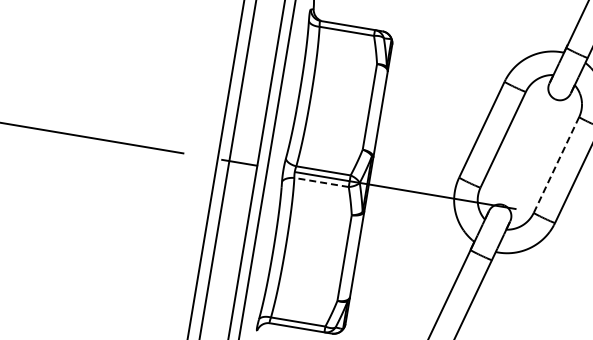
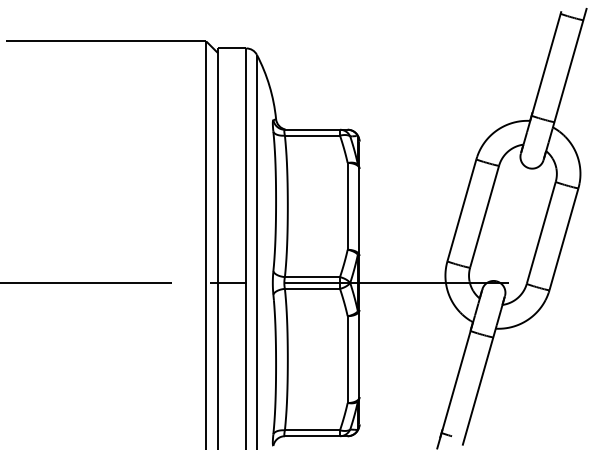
line: (556, 164) -> (541, 232), dashed -> solid
line: (321, 182) -> (312, 288), dashed -> solid

